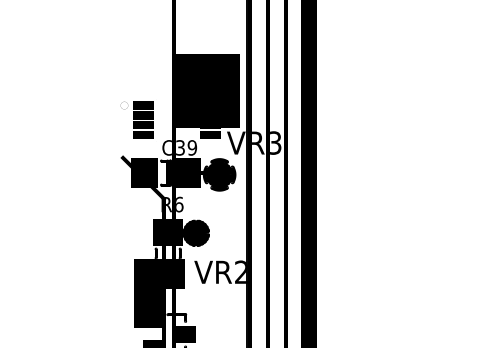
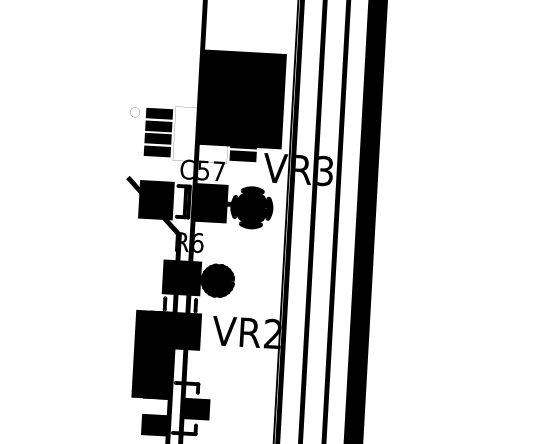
text: (186, 147) -> (211, 170), C39 -> C57

